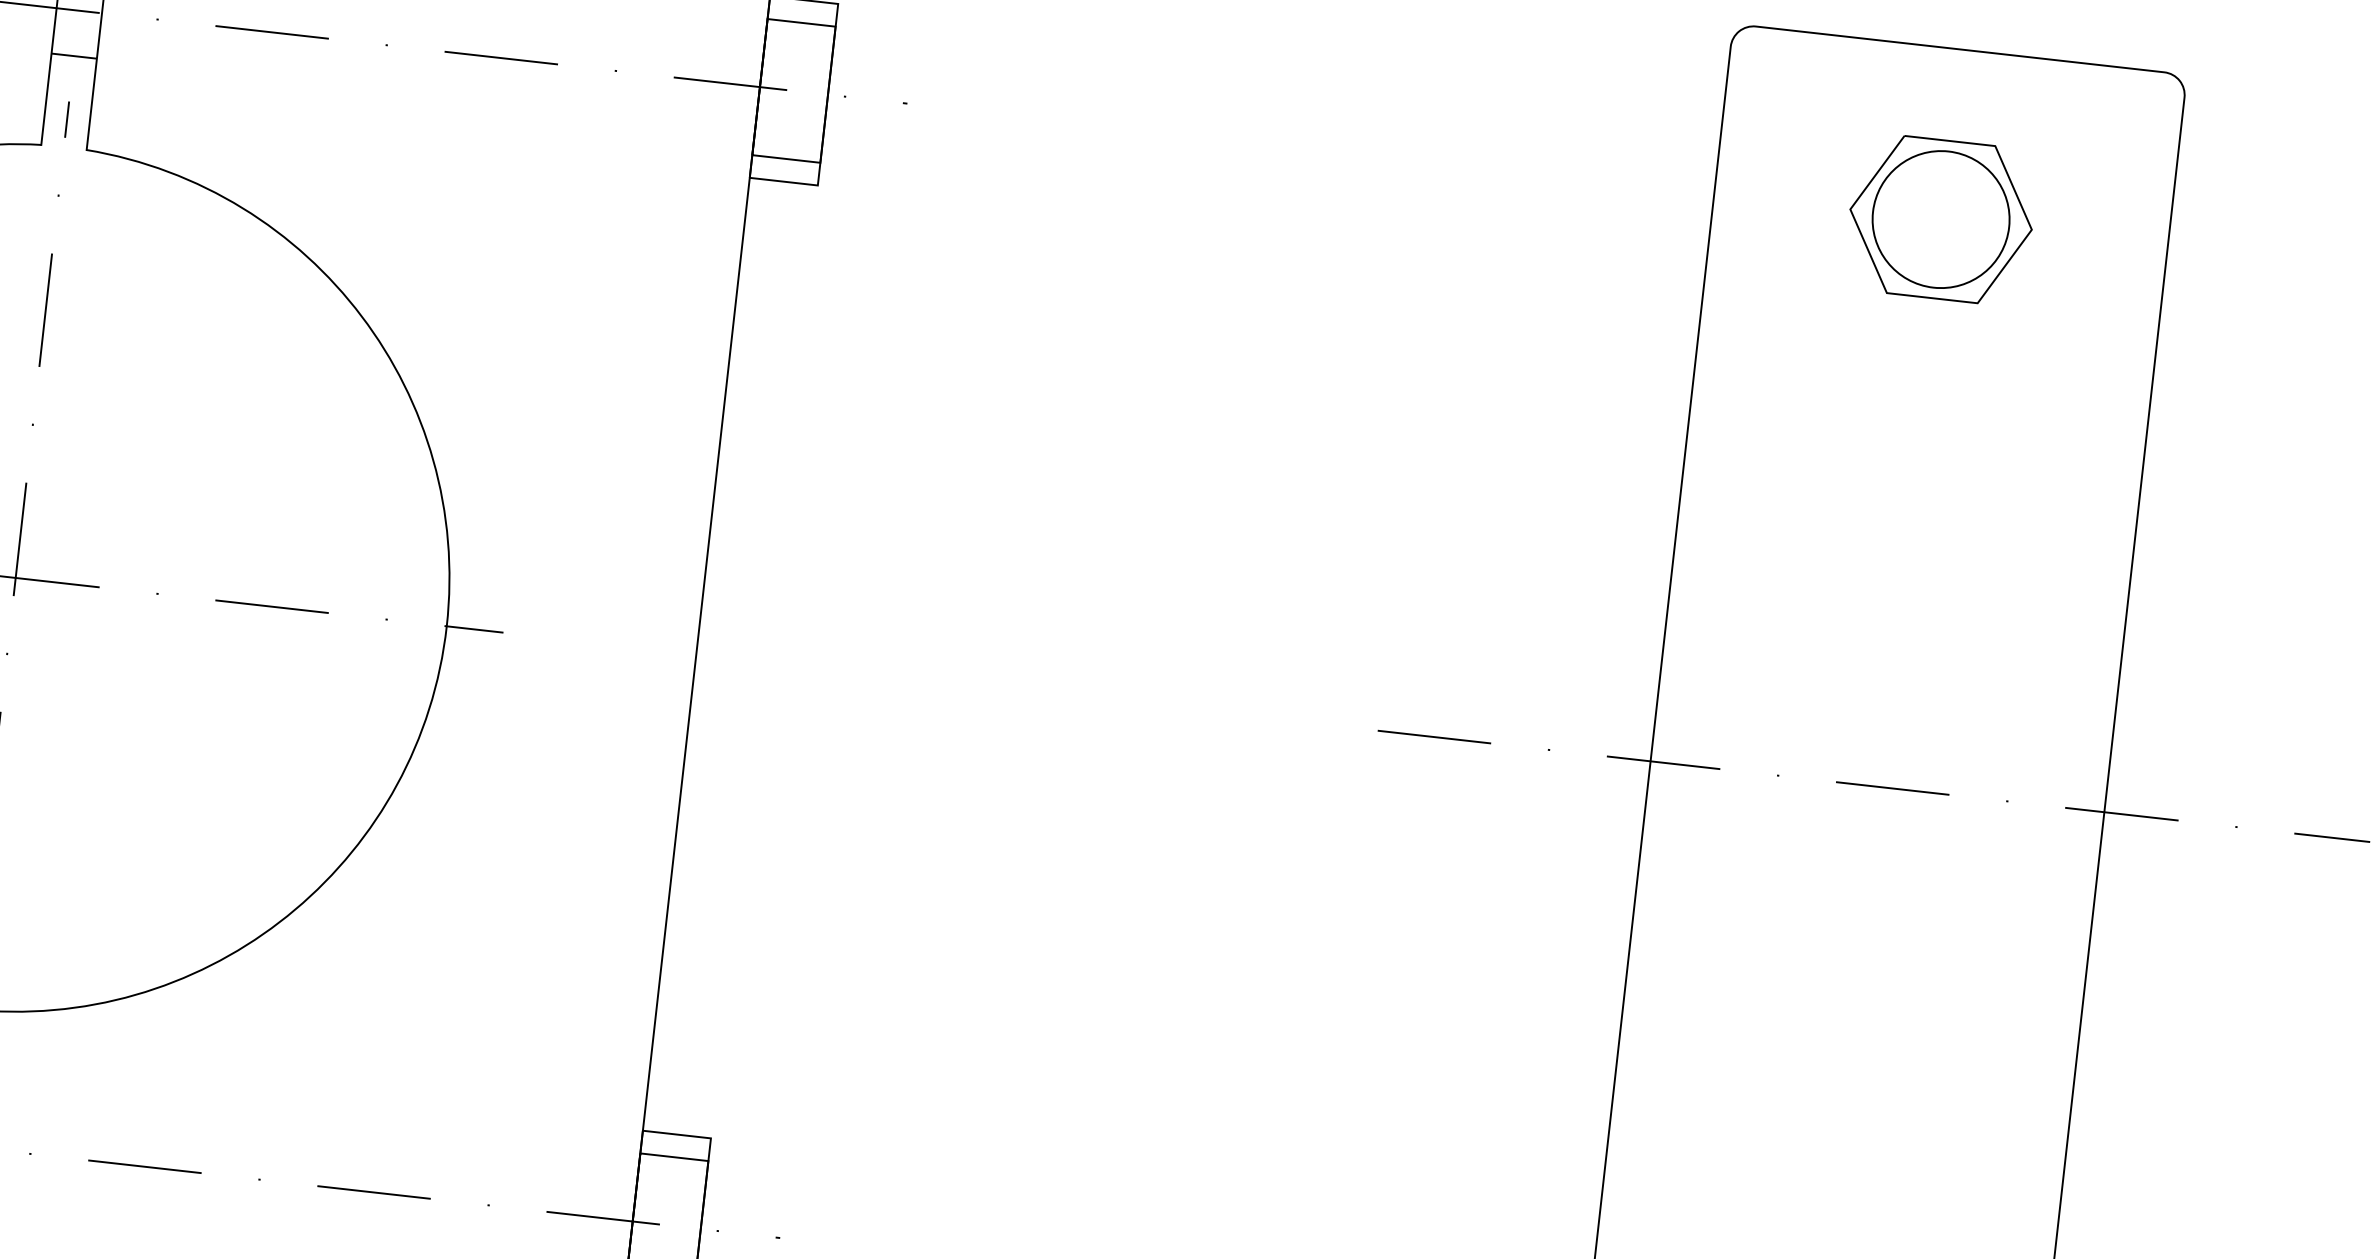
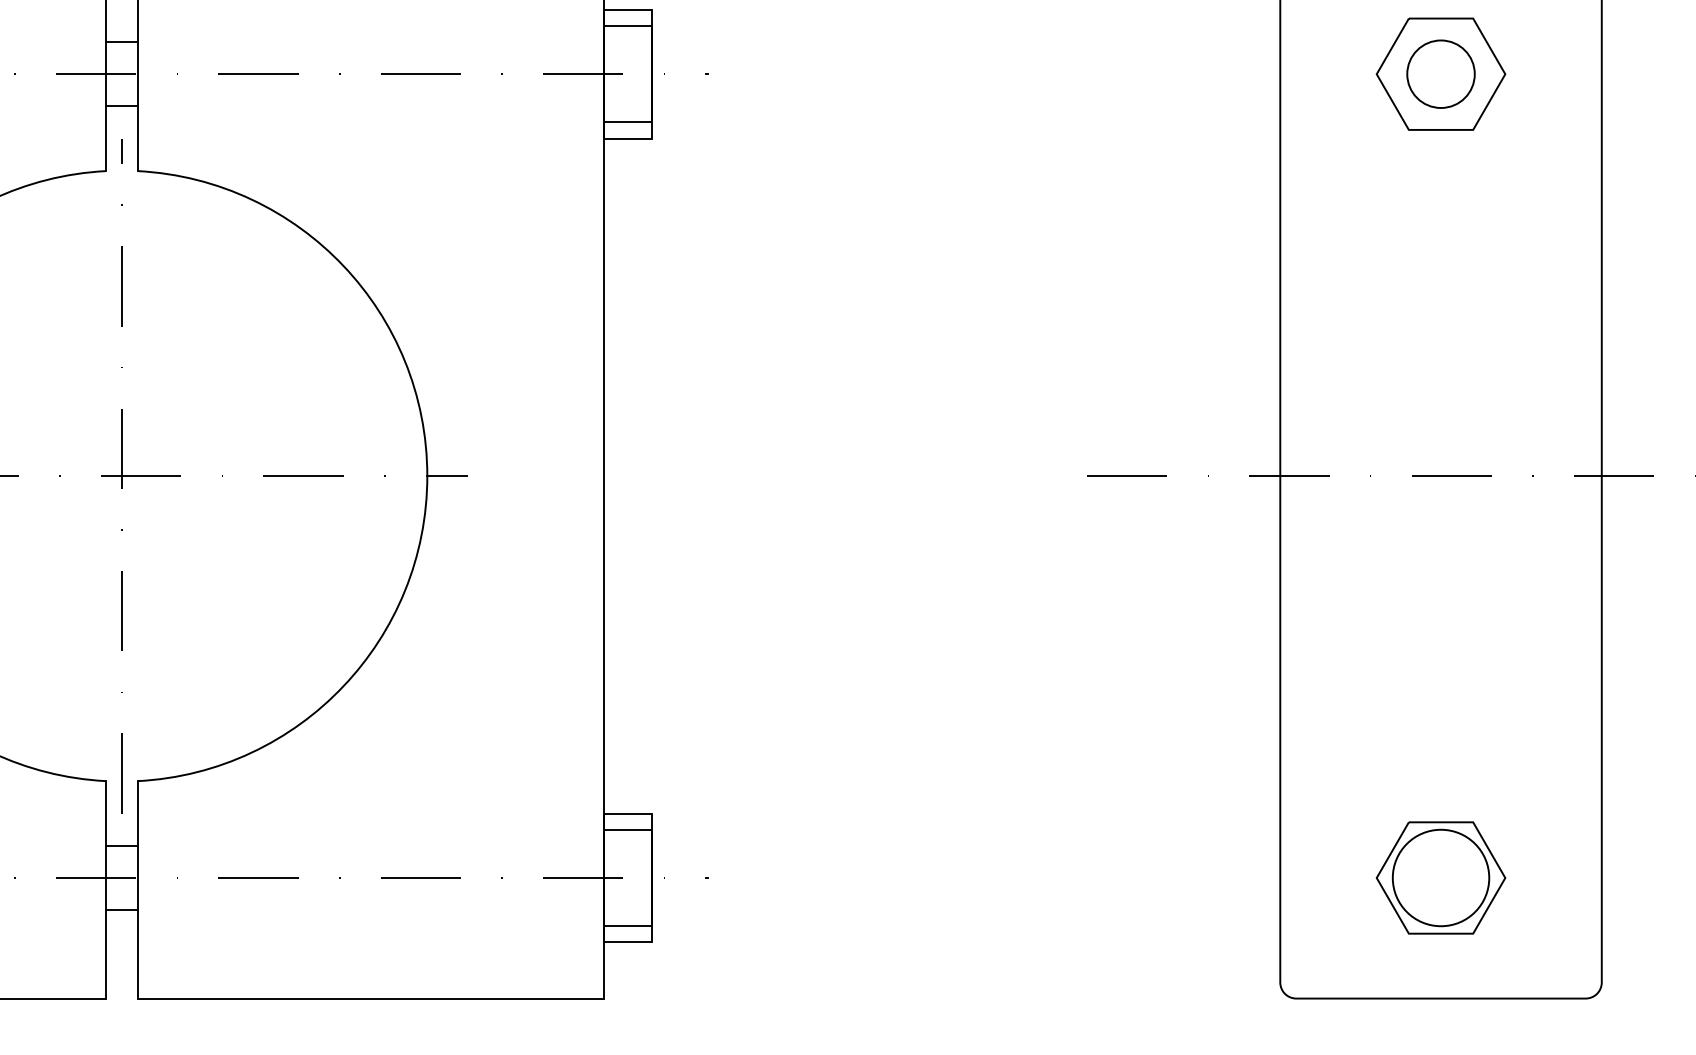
circle: (1940, 219) -> (1440, 74), size x0.7

